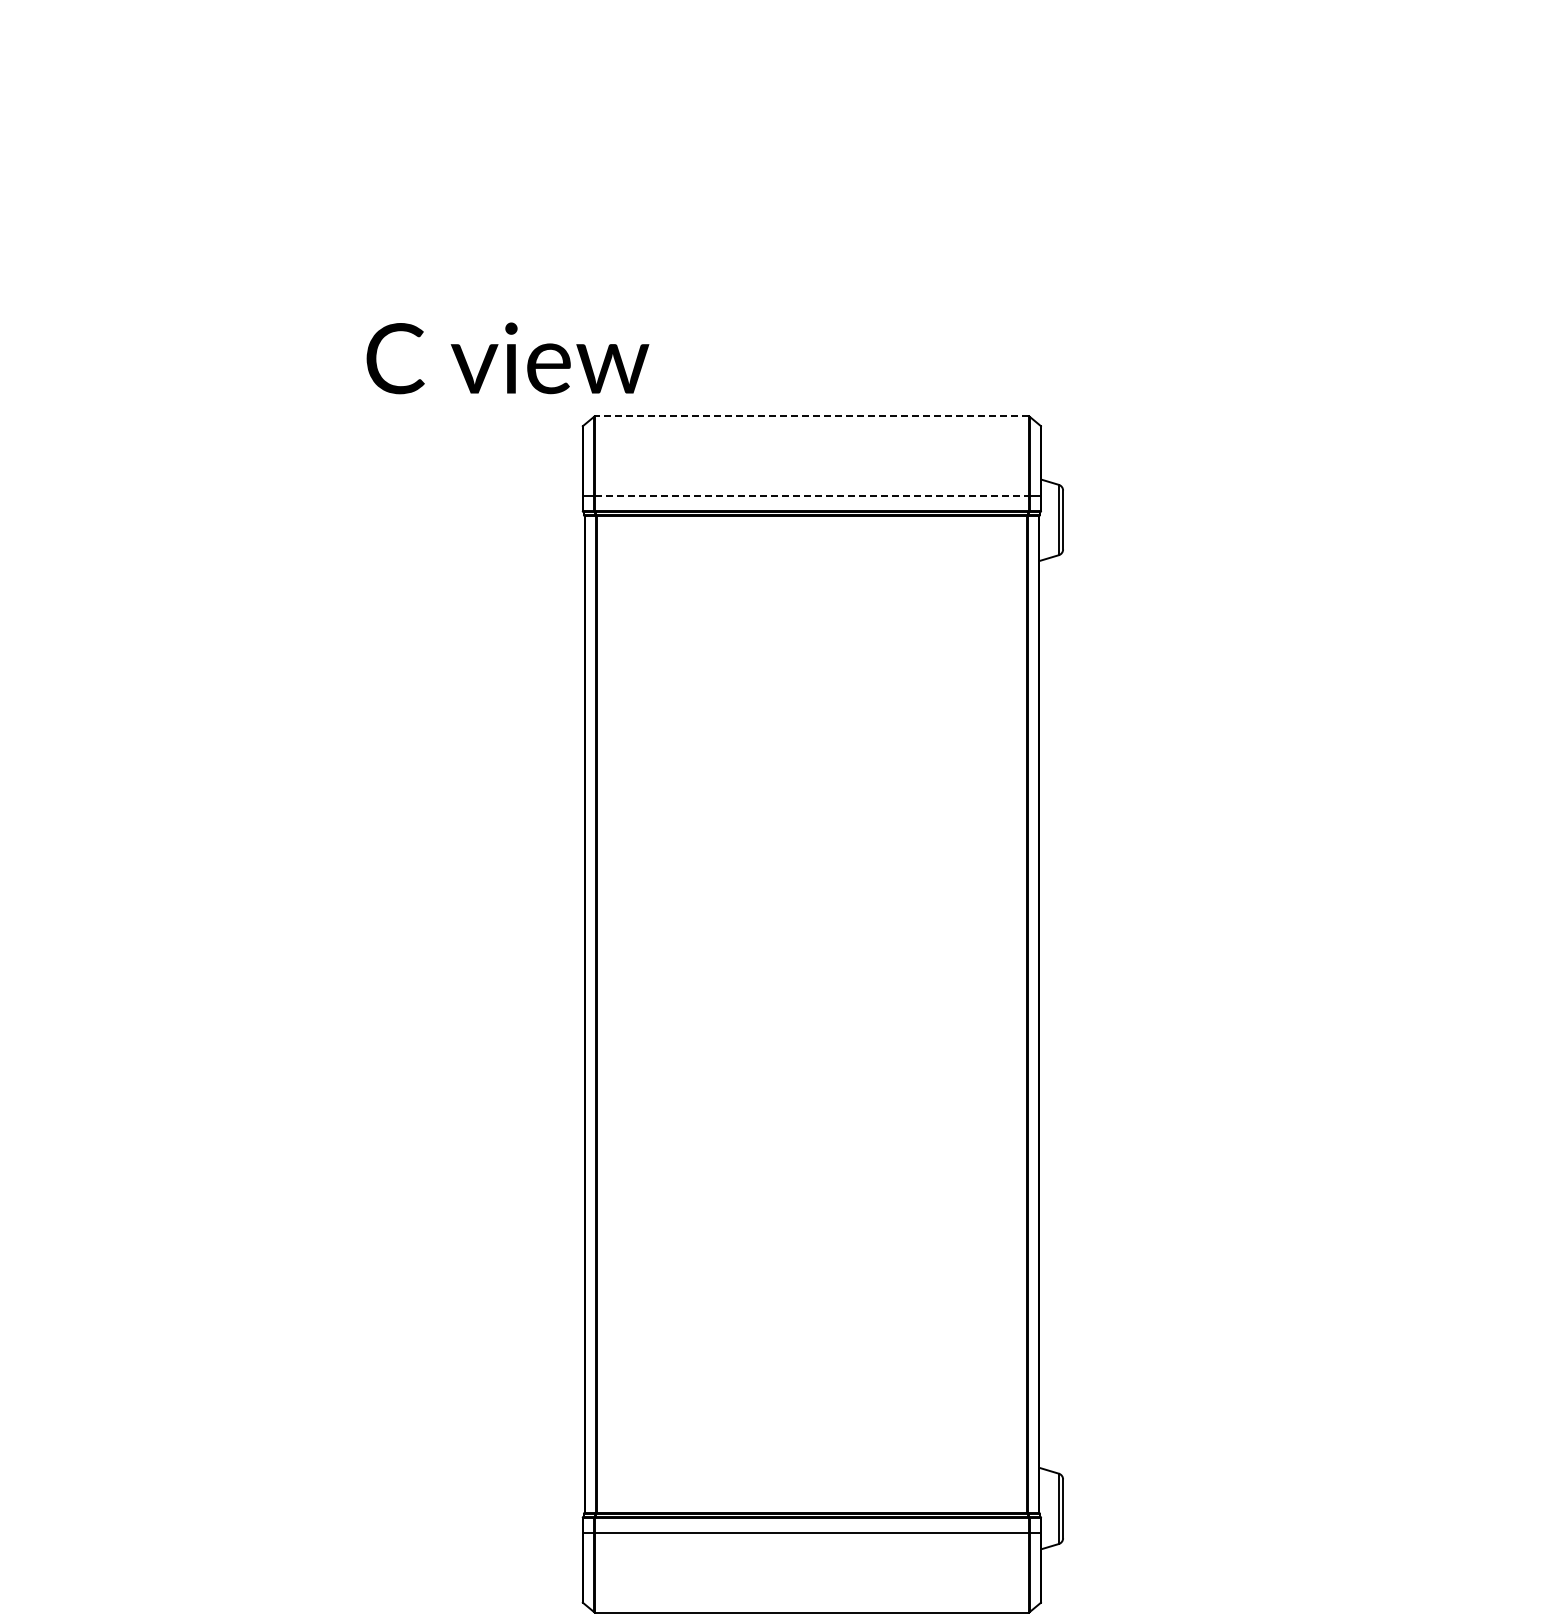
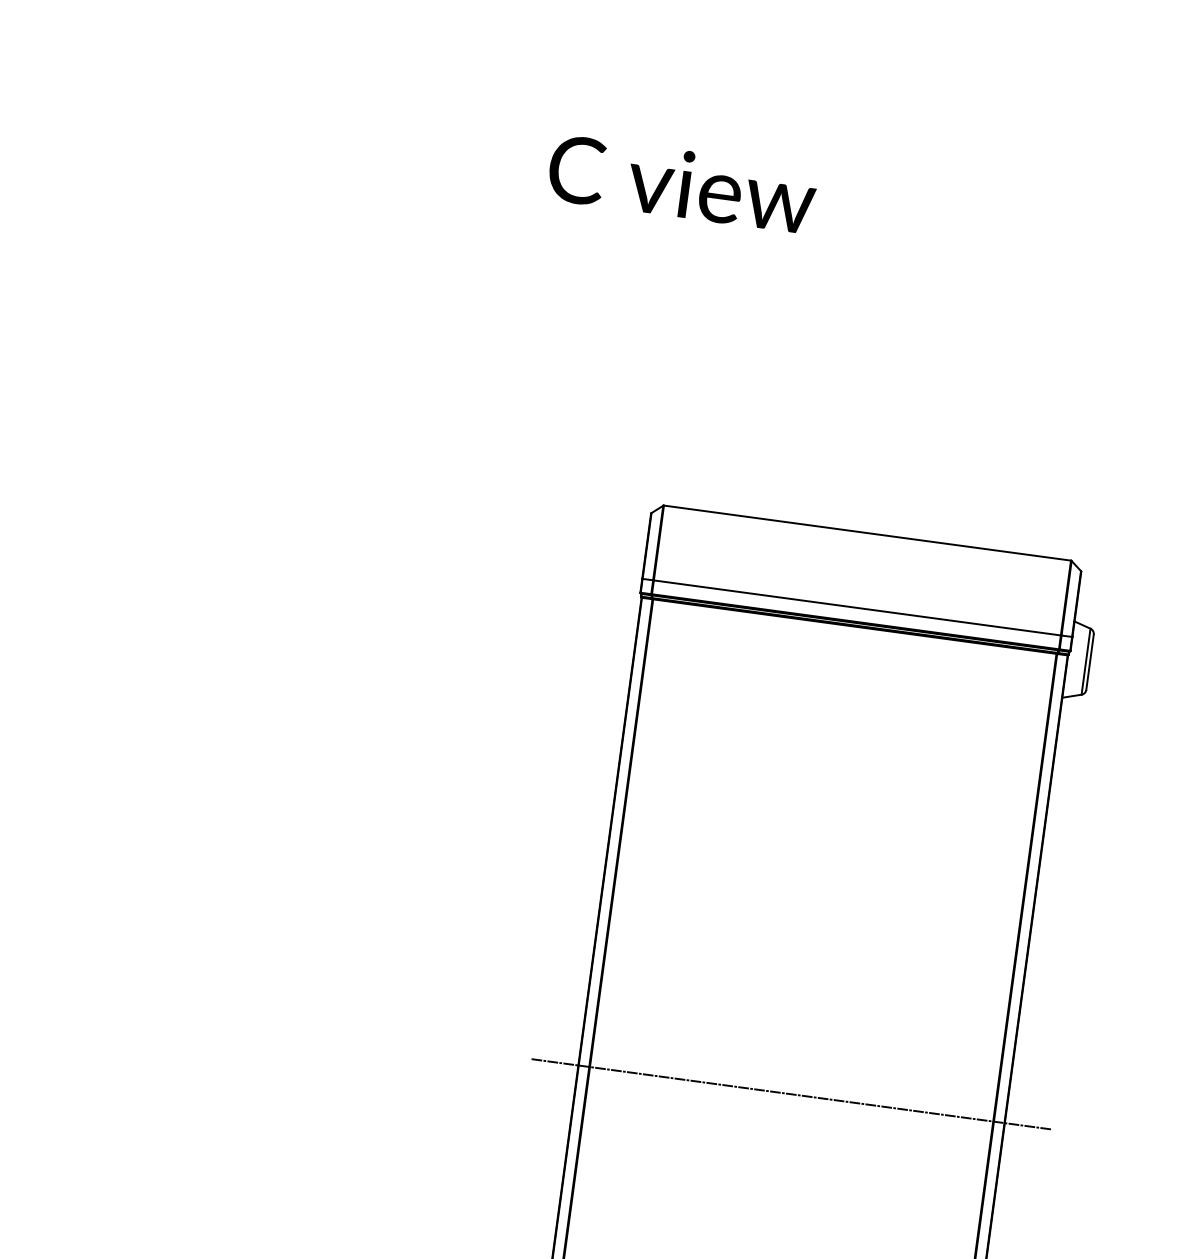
text: (507, 358) -> (682, 184), moved
line: (811, 416) -> (867, 533), dashed -> solid
line: (811, 496) -> (856, 608), dashed -> solid
line: (811, 1014) -> (791, 1094), added

